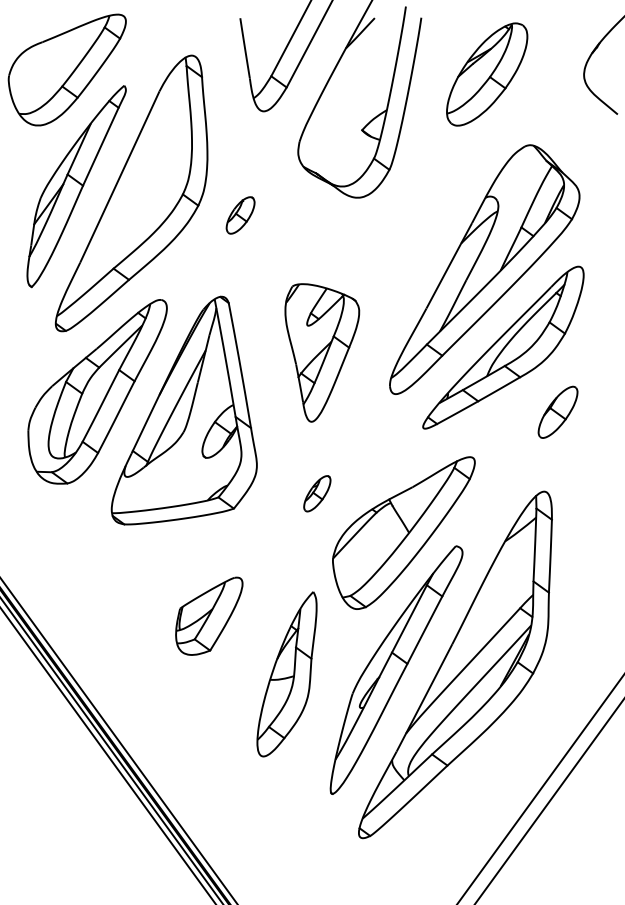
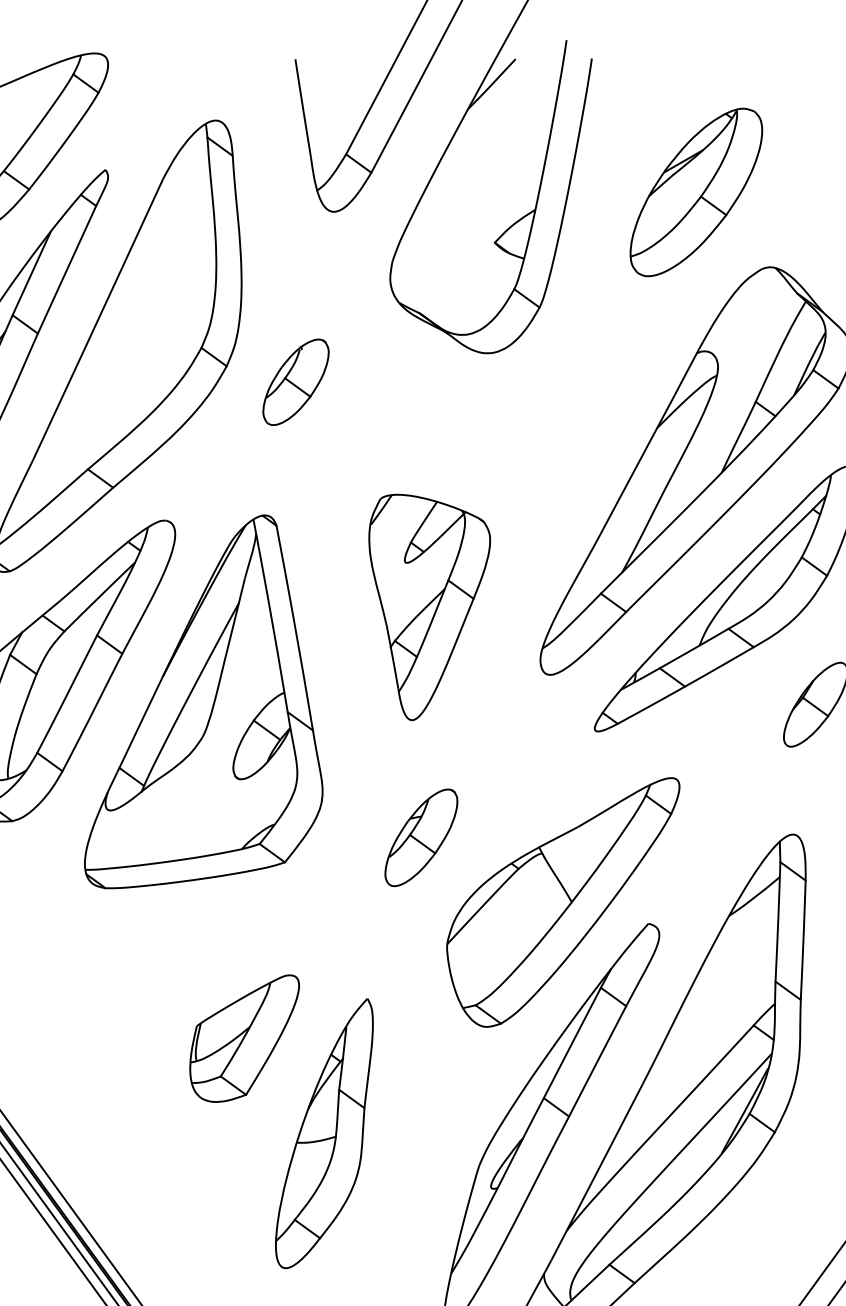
part: (487, 74) -> (696, 192), moved
part: (240, 215) -> (295, 382), size x1.43
part: (317, 493) -> (421, 837), size x1.67
part: (286, 674) -> (323, 1133), moved

